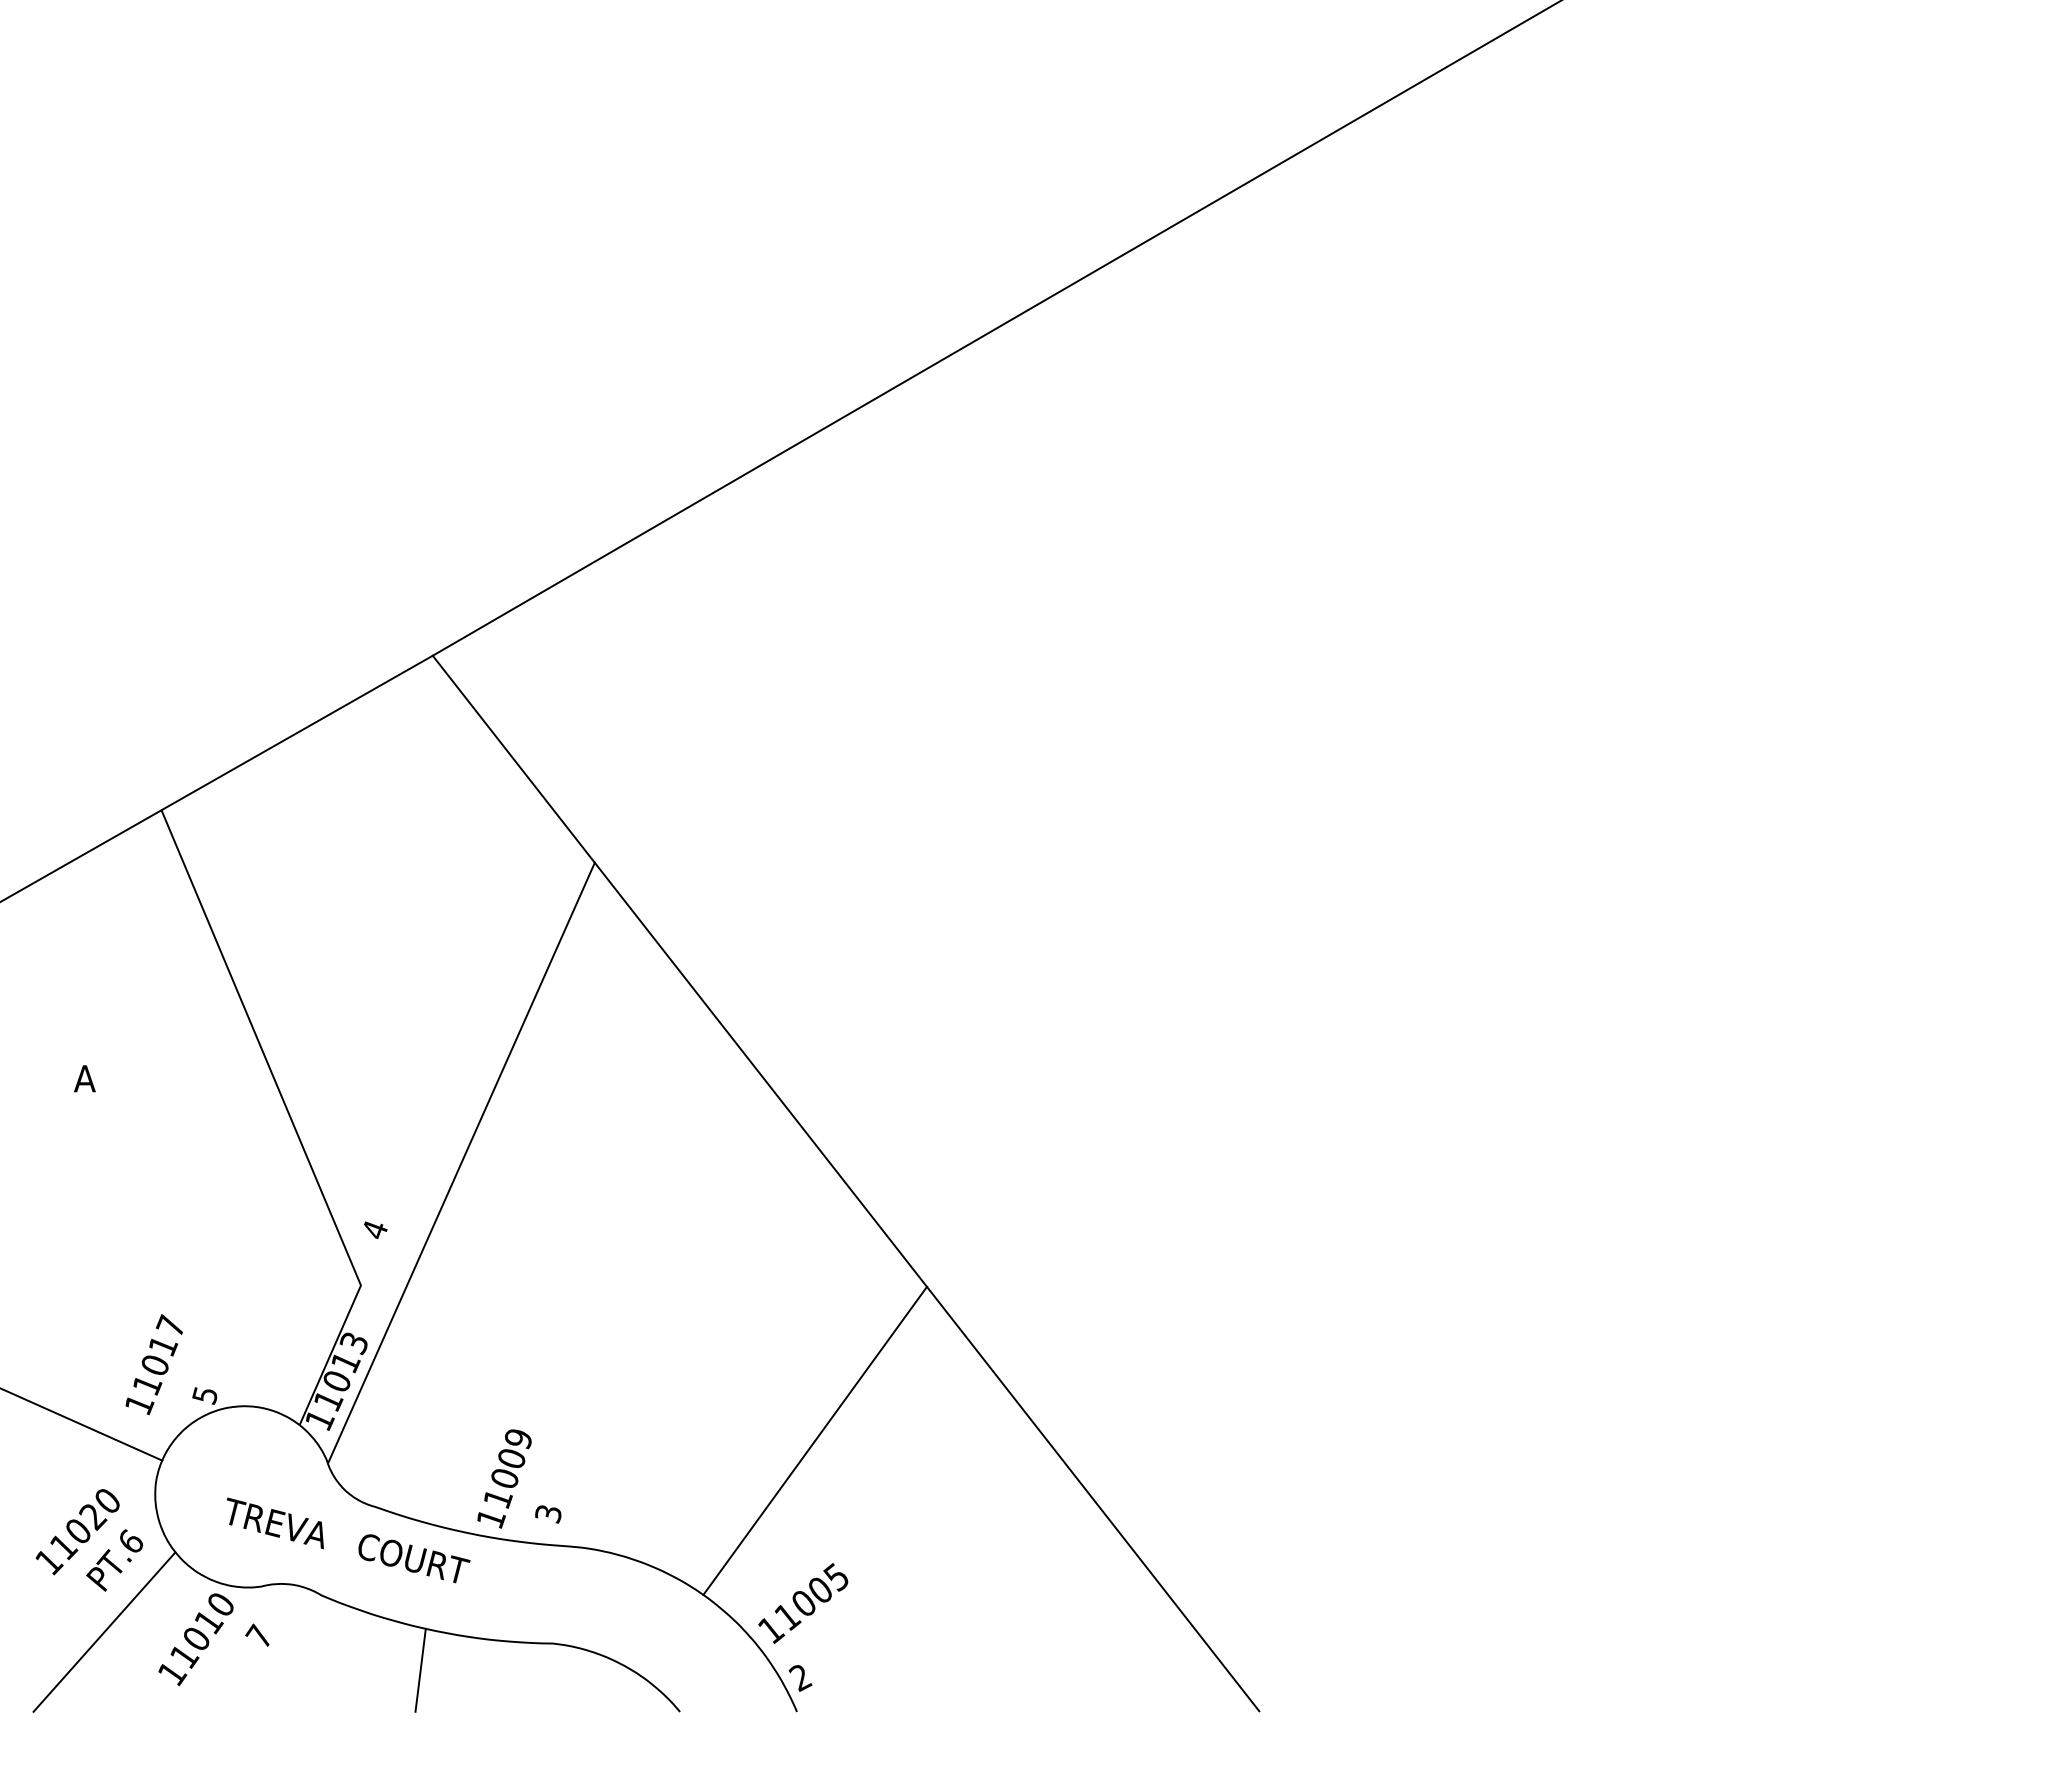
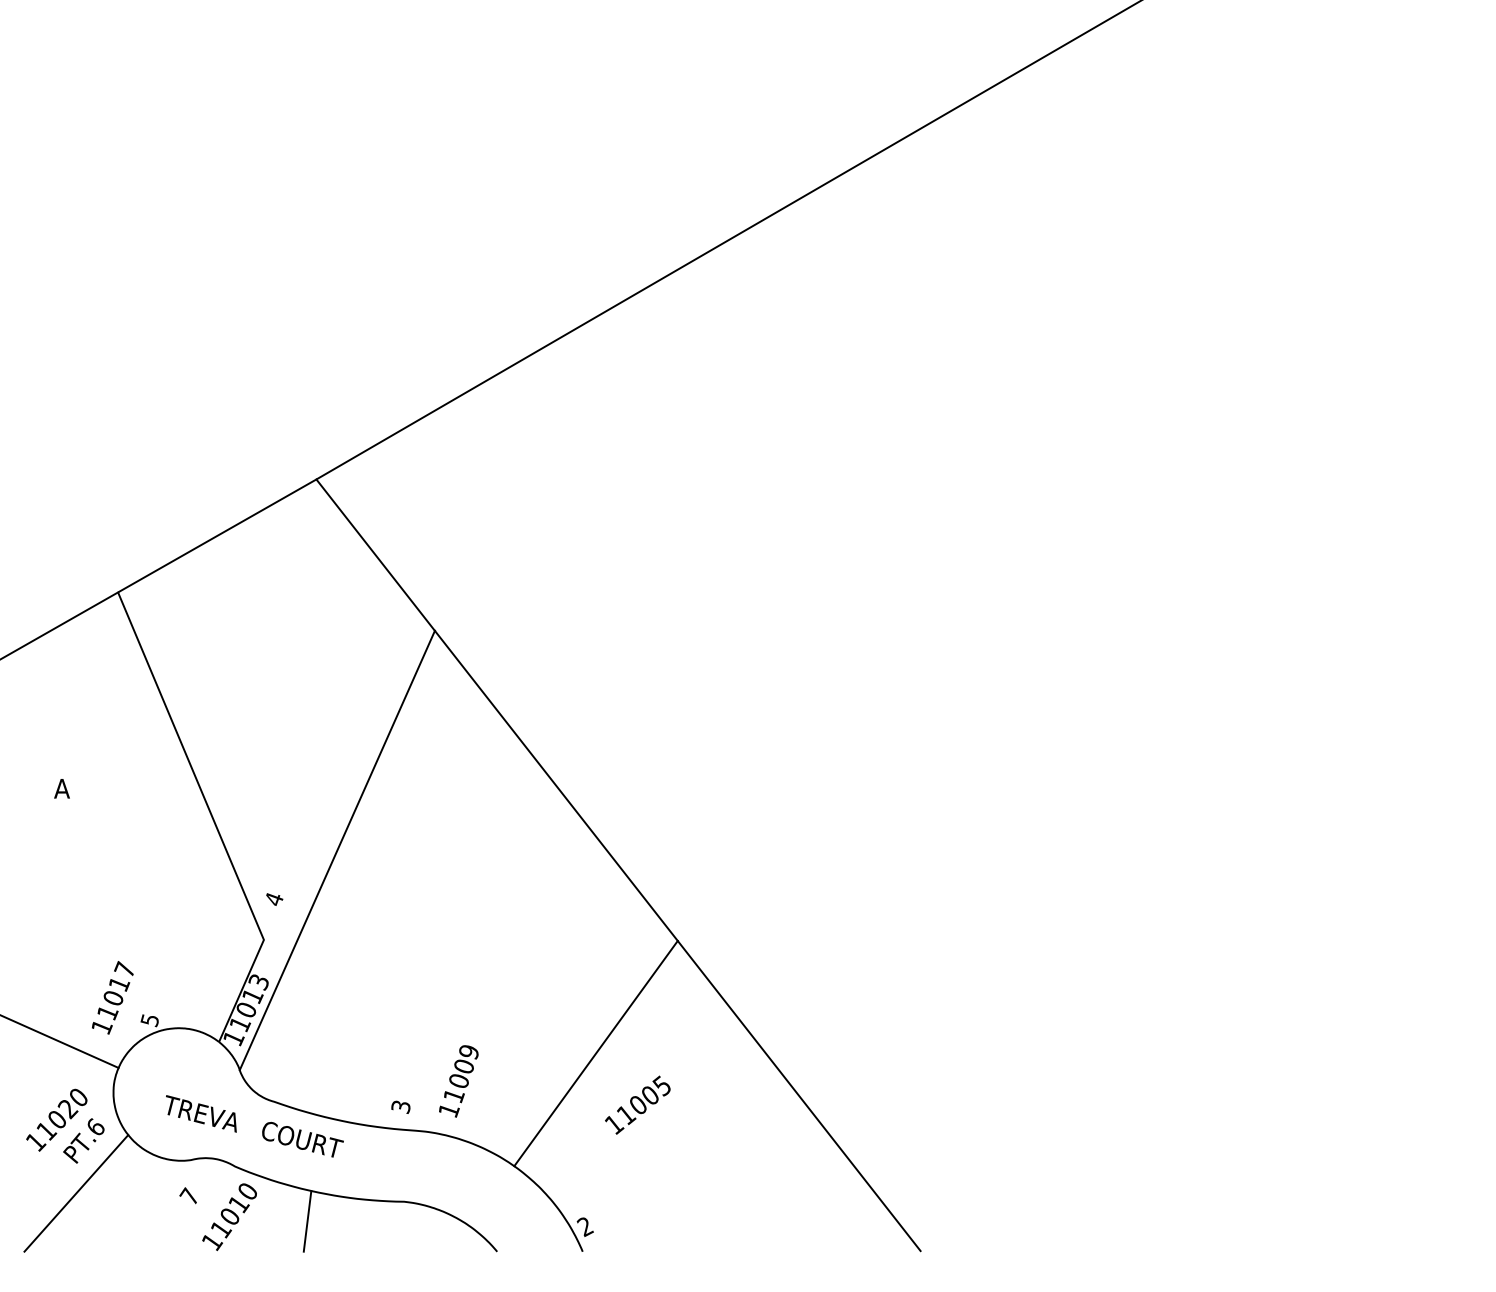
text: (504, 1478) -> (458, 1081), moved
text: (803, 1603) -> (637, 1105), moved
text: (195, 1639) -> (229, 1217), moved

